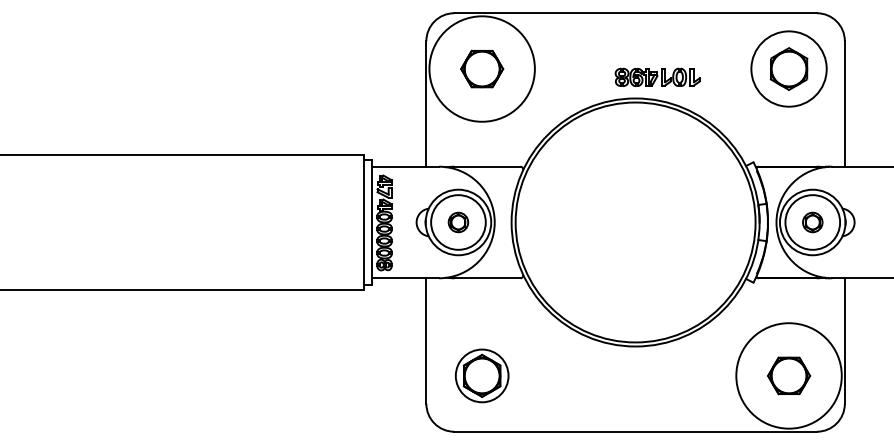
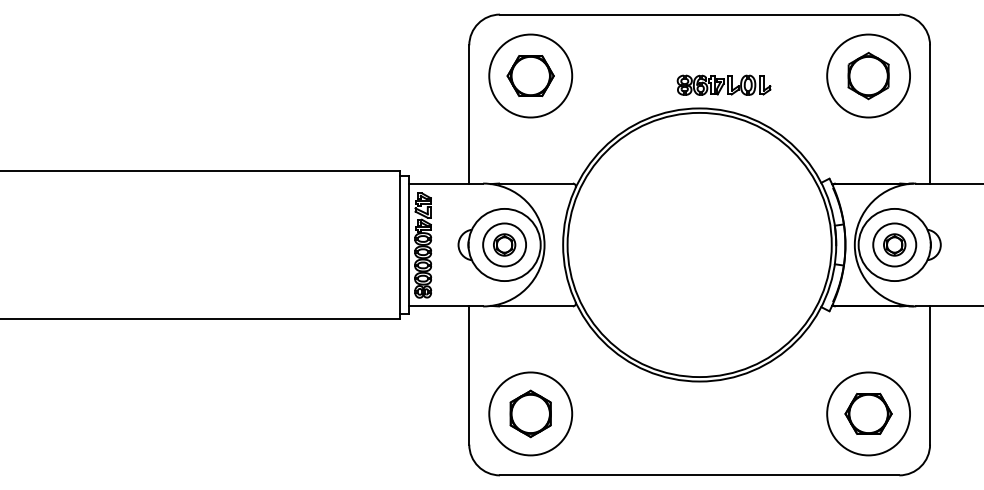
circle: (481, 68) -> (530, 75), size x0.71
circle: (458, 222) -> (504, 244), size x0.71
circle: (812, 222) -> (894, 244), size x0.71
circle: (481, 375) -> (530, 413), size x1.43
circle: (788, 375) -> (868, 413), size x0.71

